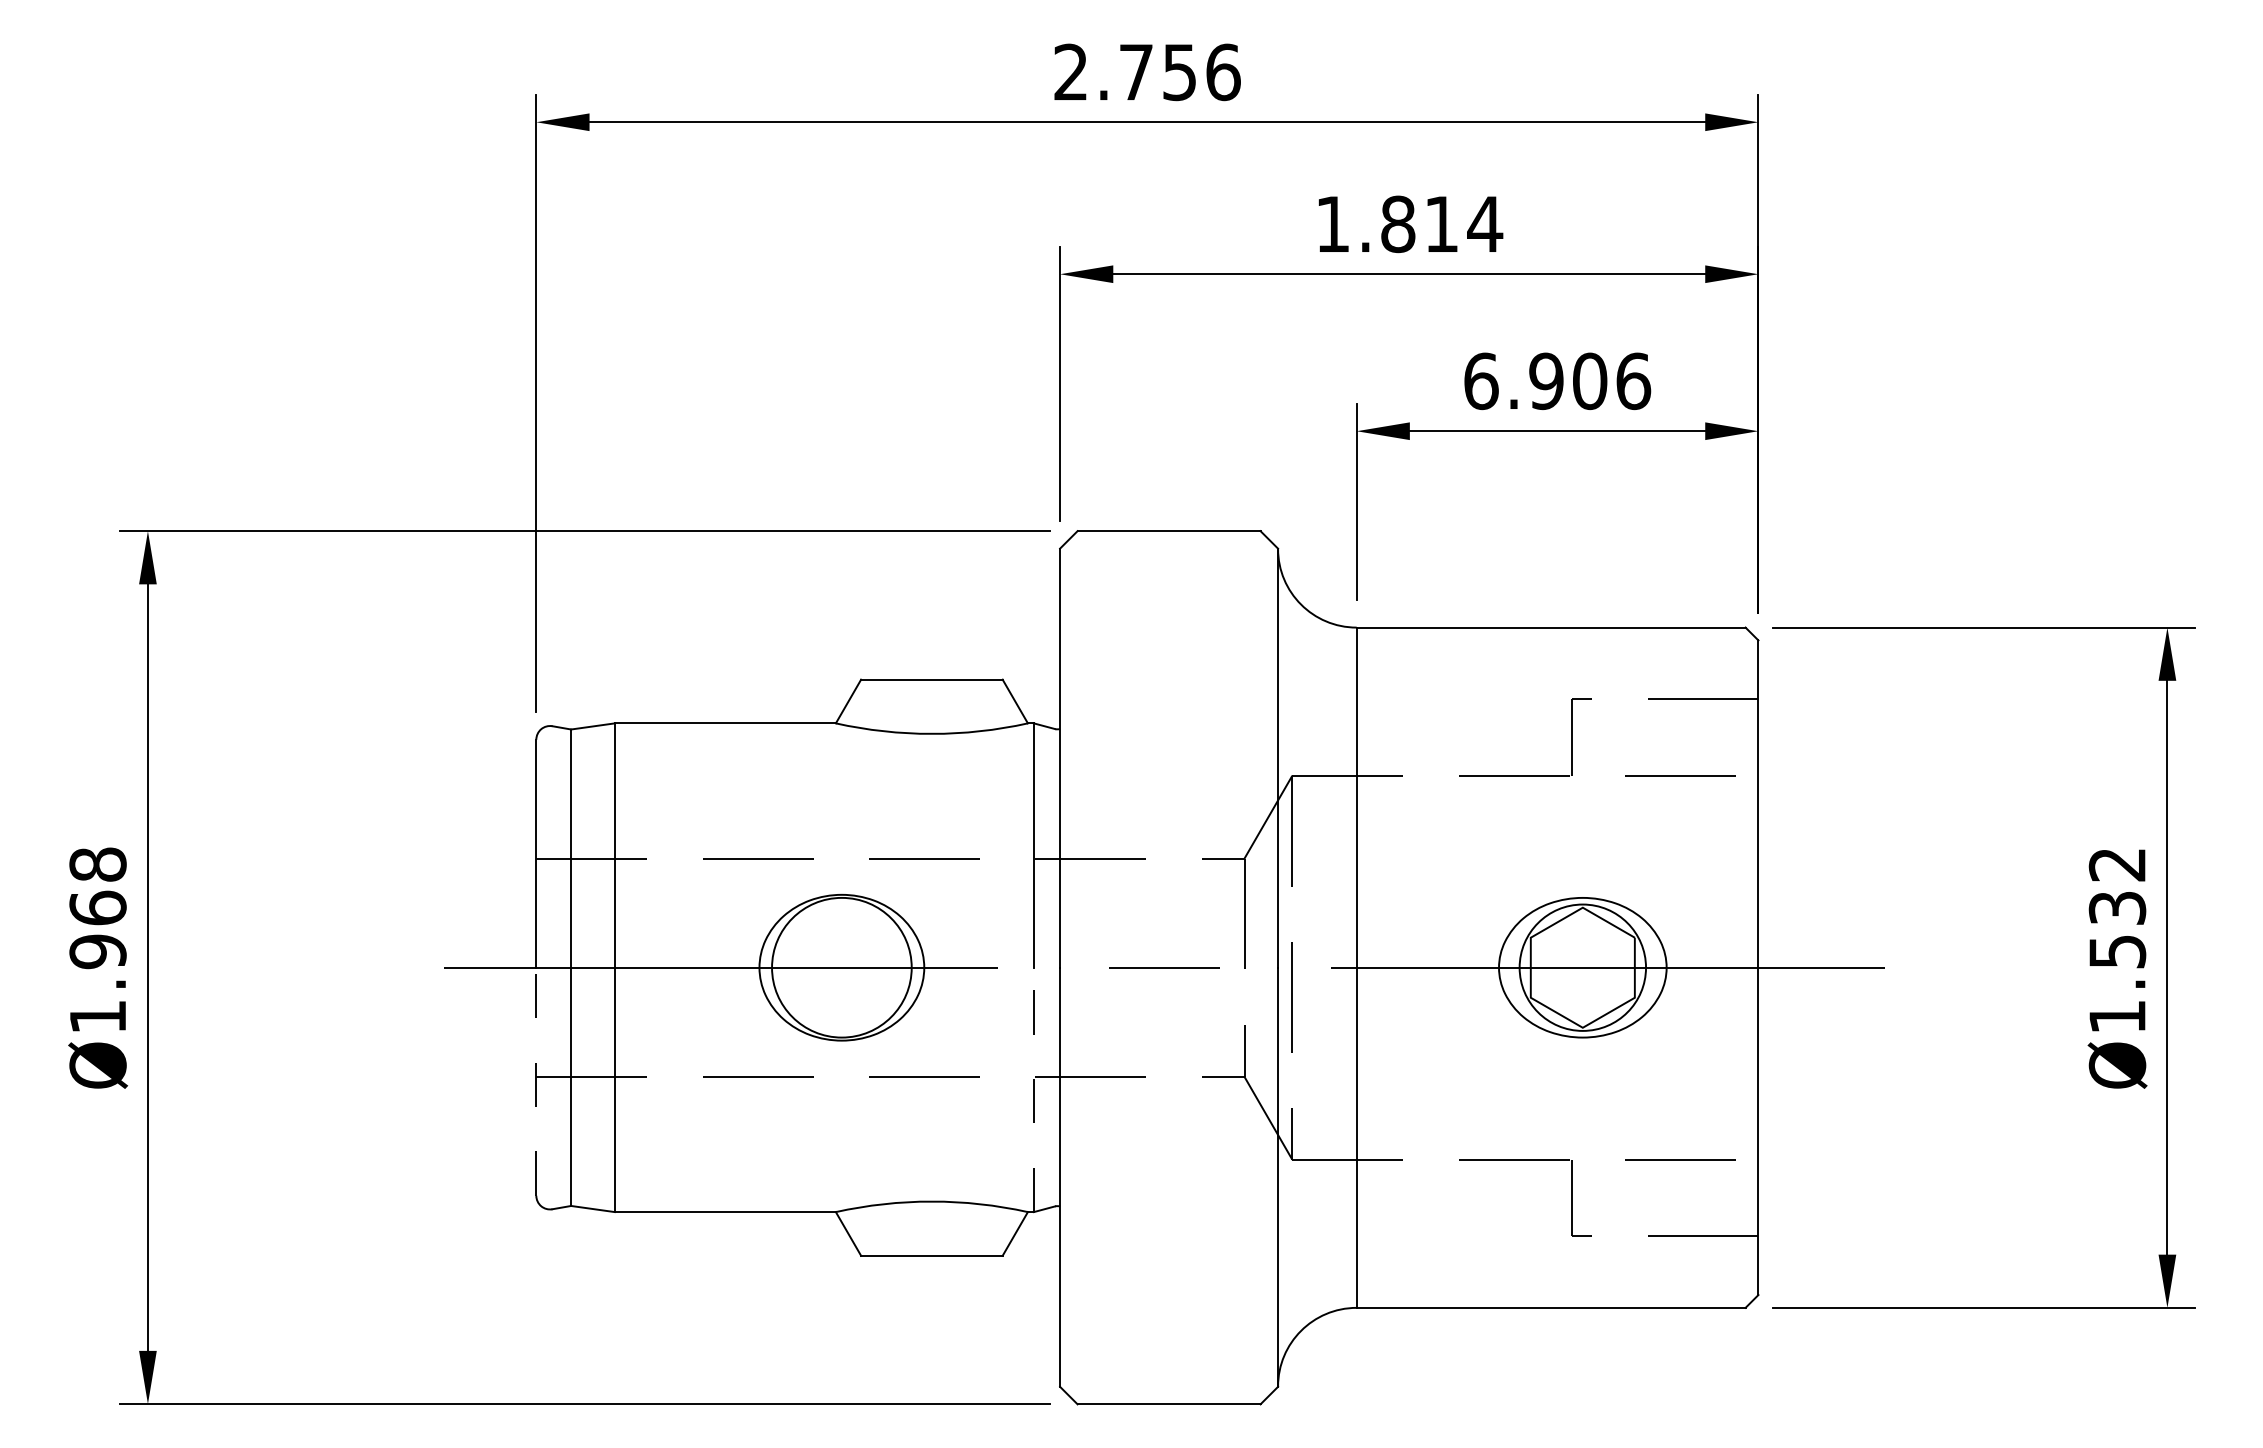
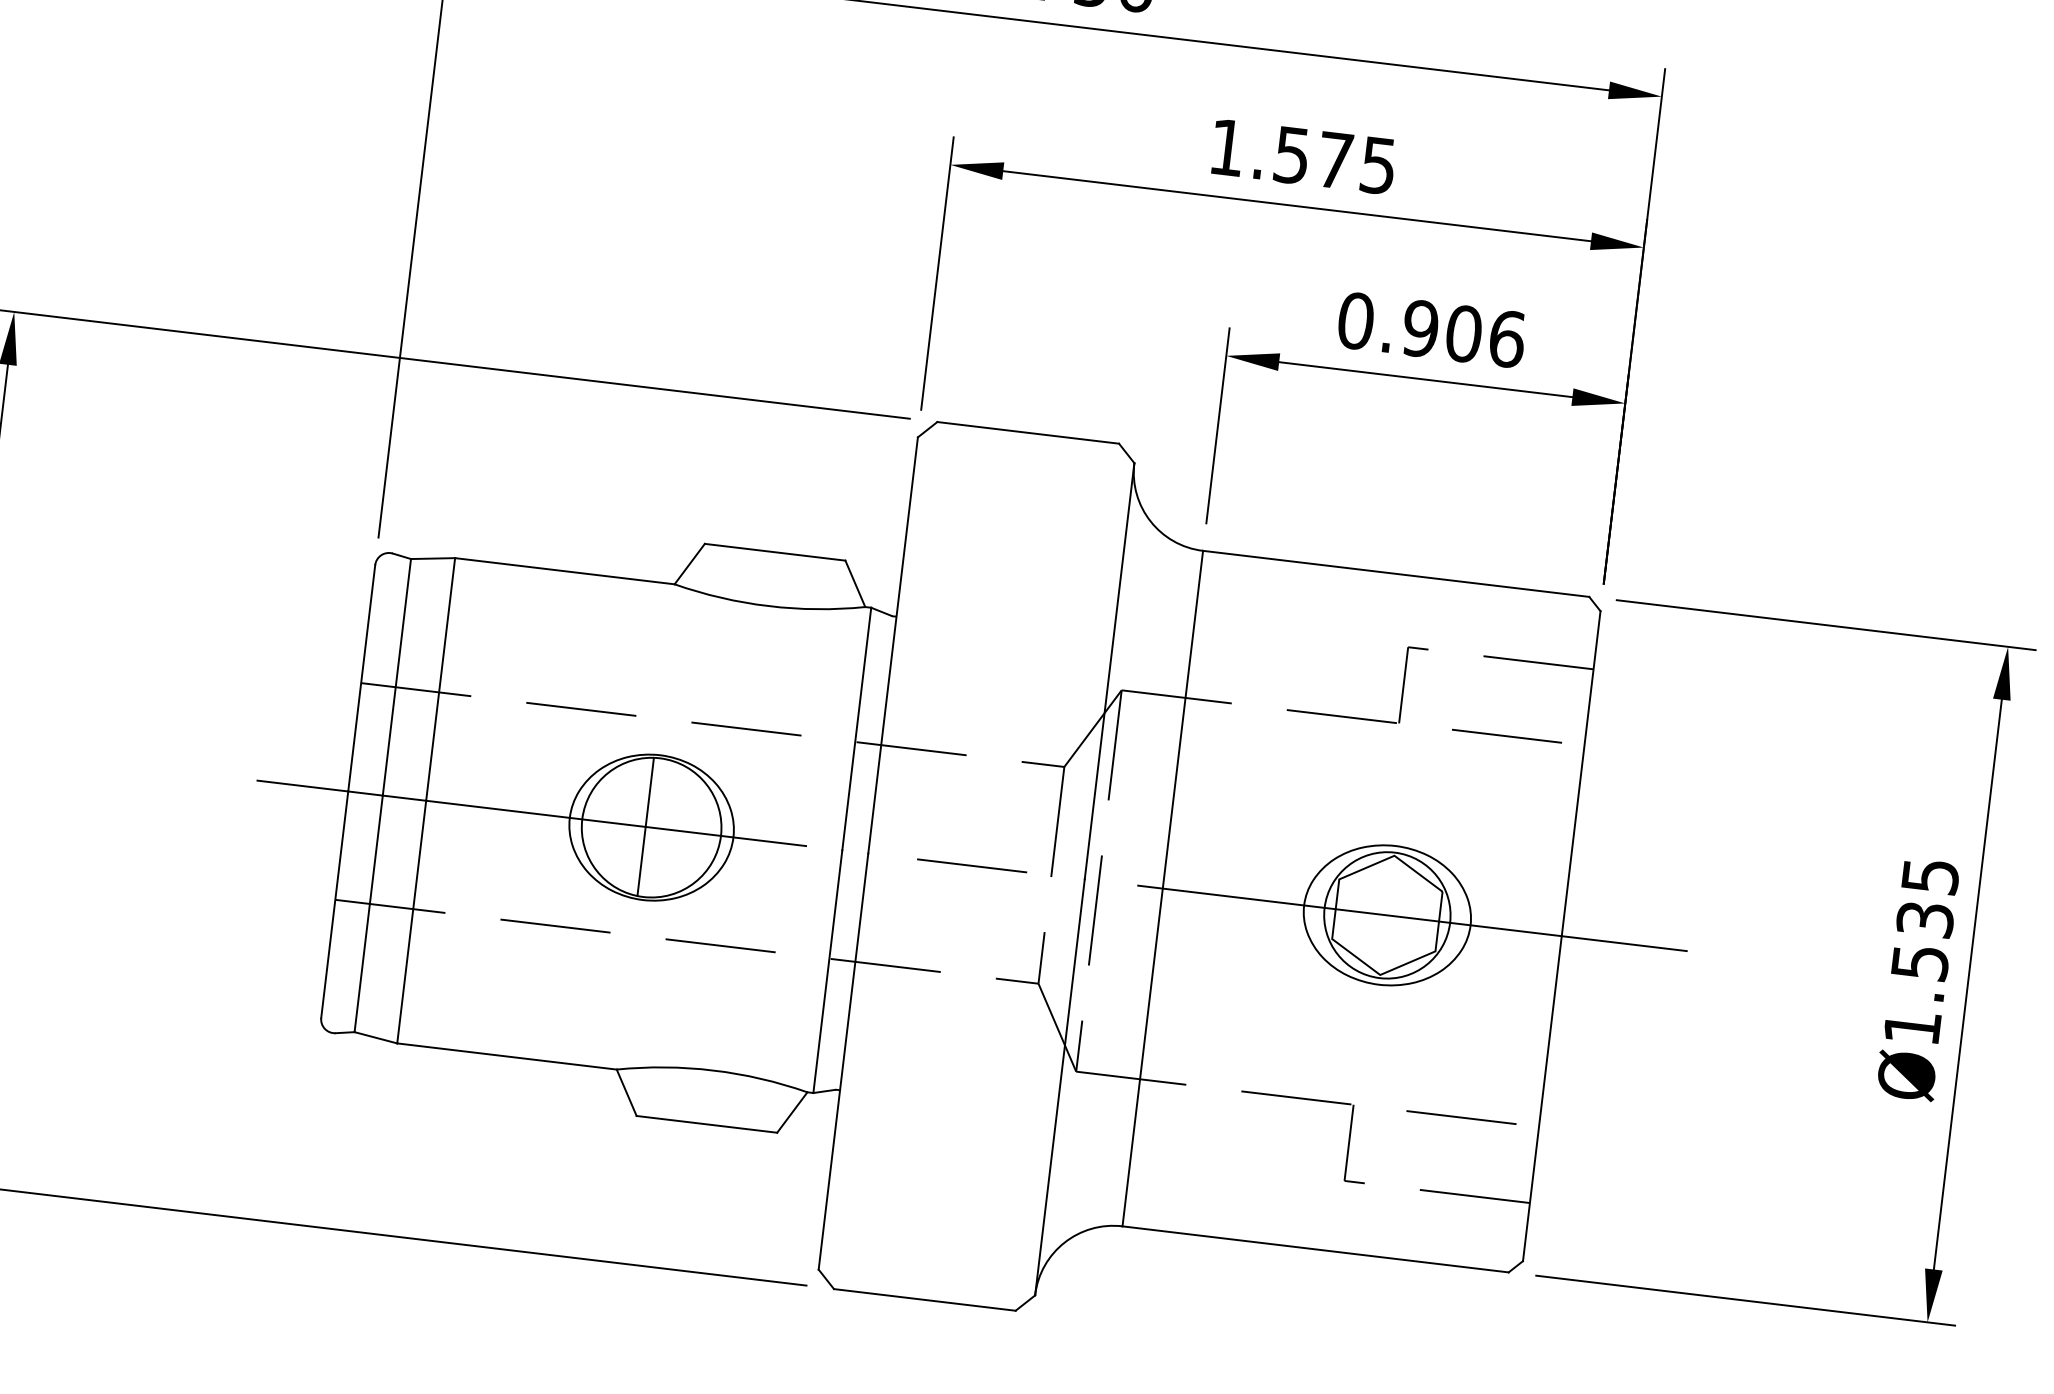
text: (1442, 224) -> (1336, 160), 1.814 -> 1.575
text: (1481, 380) -> (1356, 320), 6.906 -> 0.906
text: (2117, 864) -> (1930, 876), Ø1.532 -> Ø1.535
line: (835, 967) -> (645, 826), added
line: (536, 1081) -> (334, 904), dashed -> solid
line: (1033, 1089) -> (827, 971), dashed -> solid

